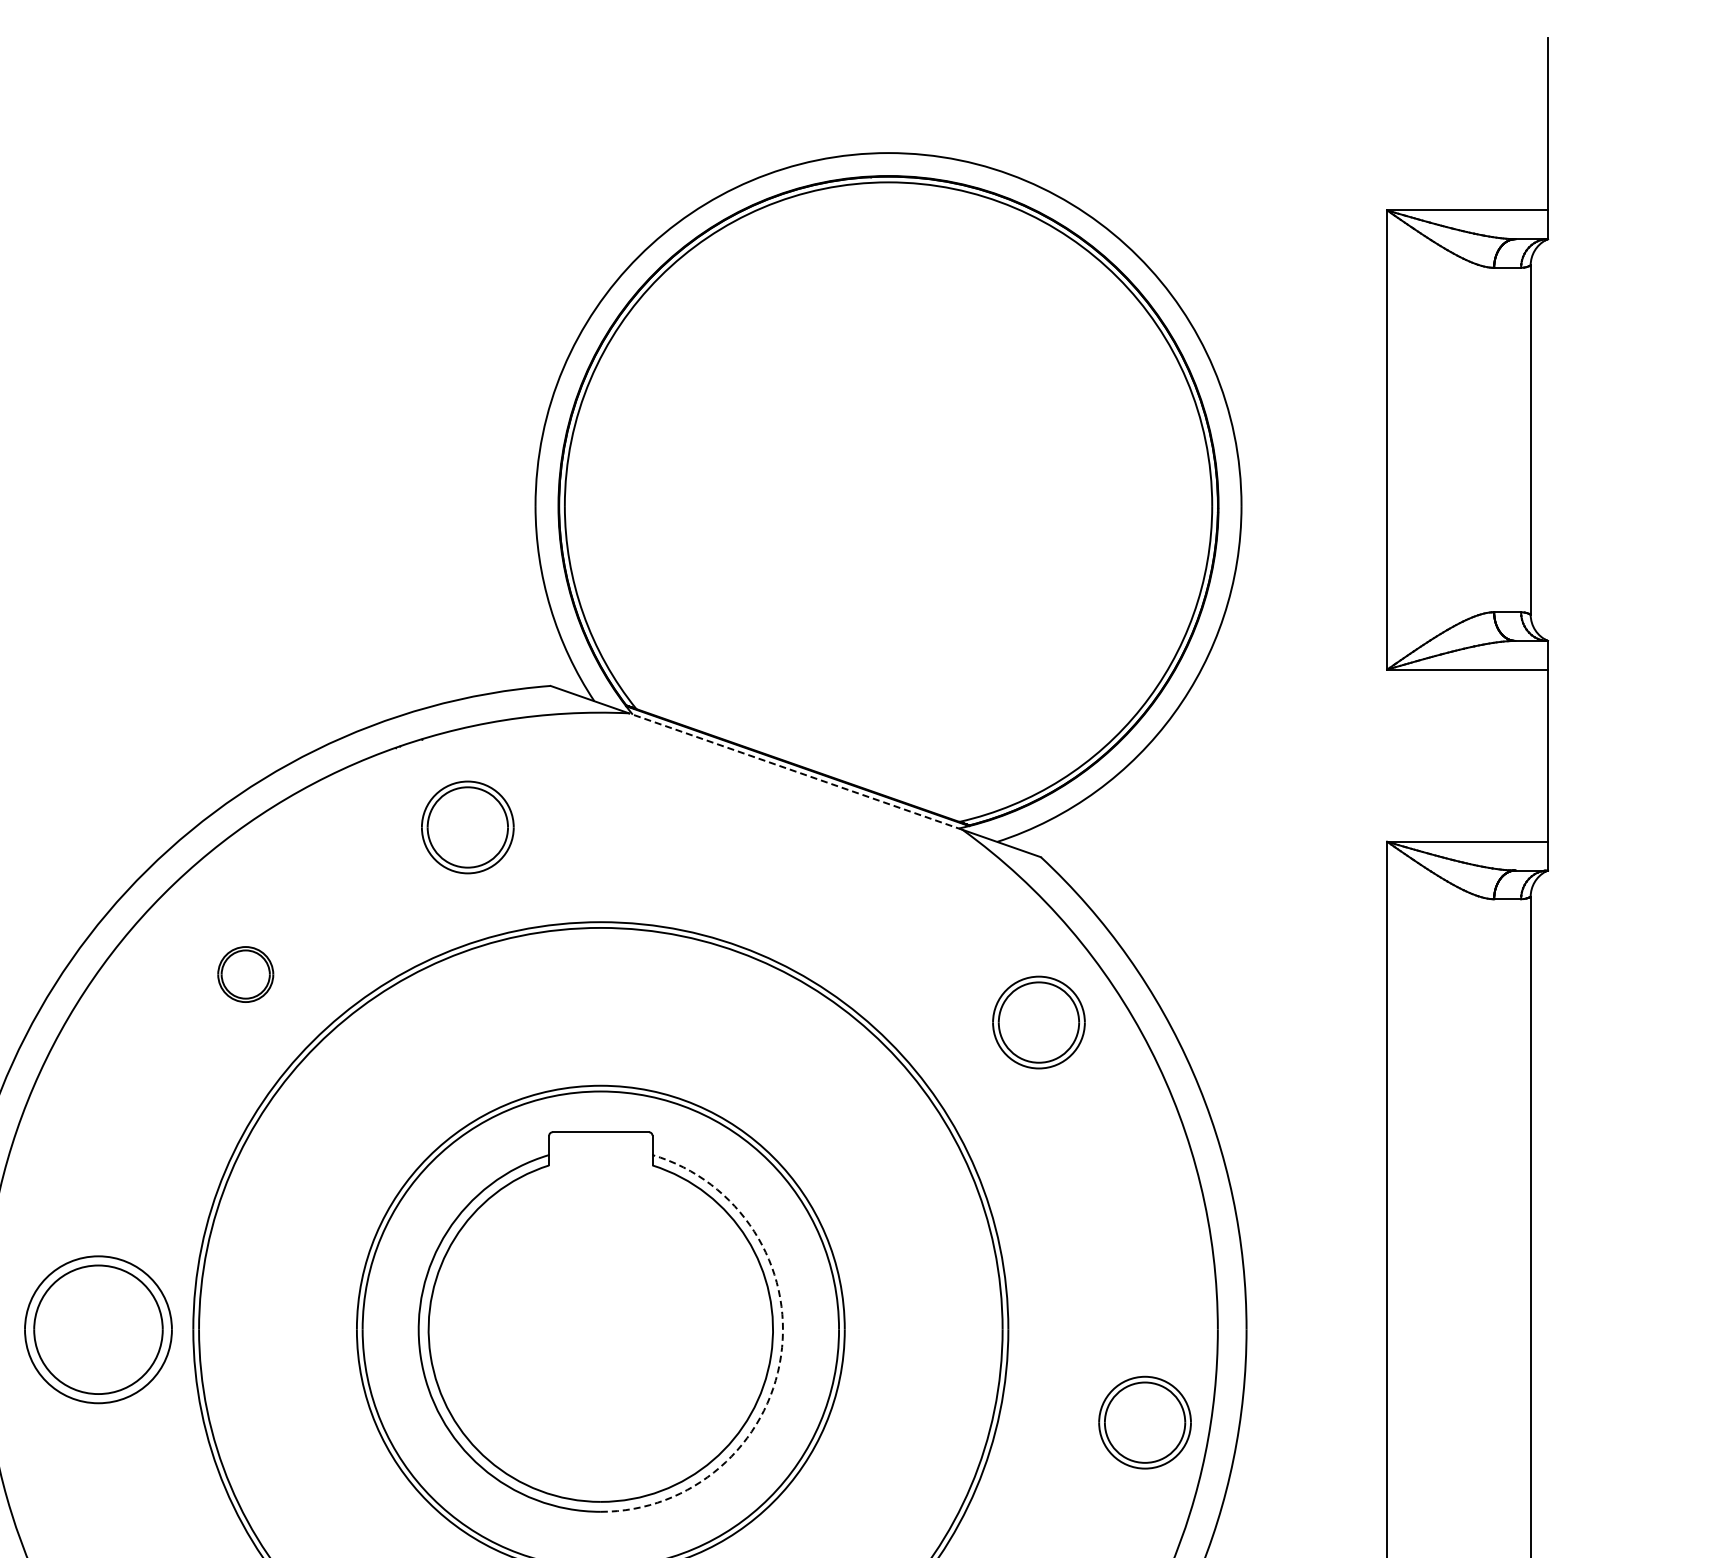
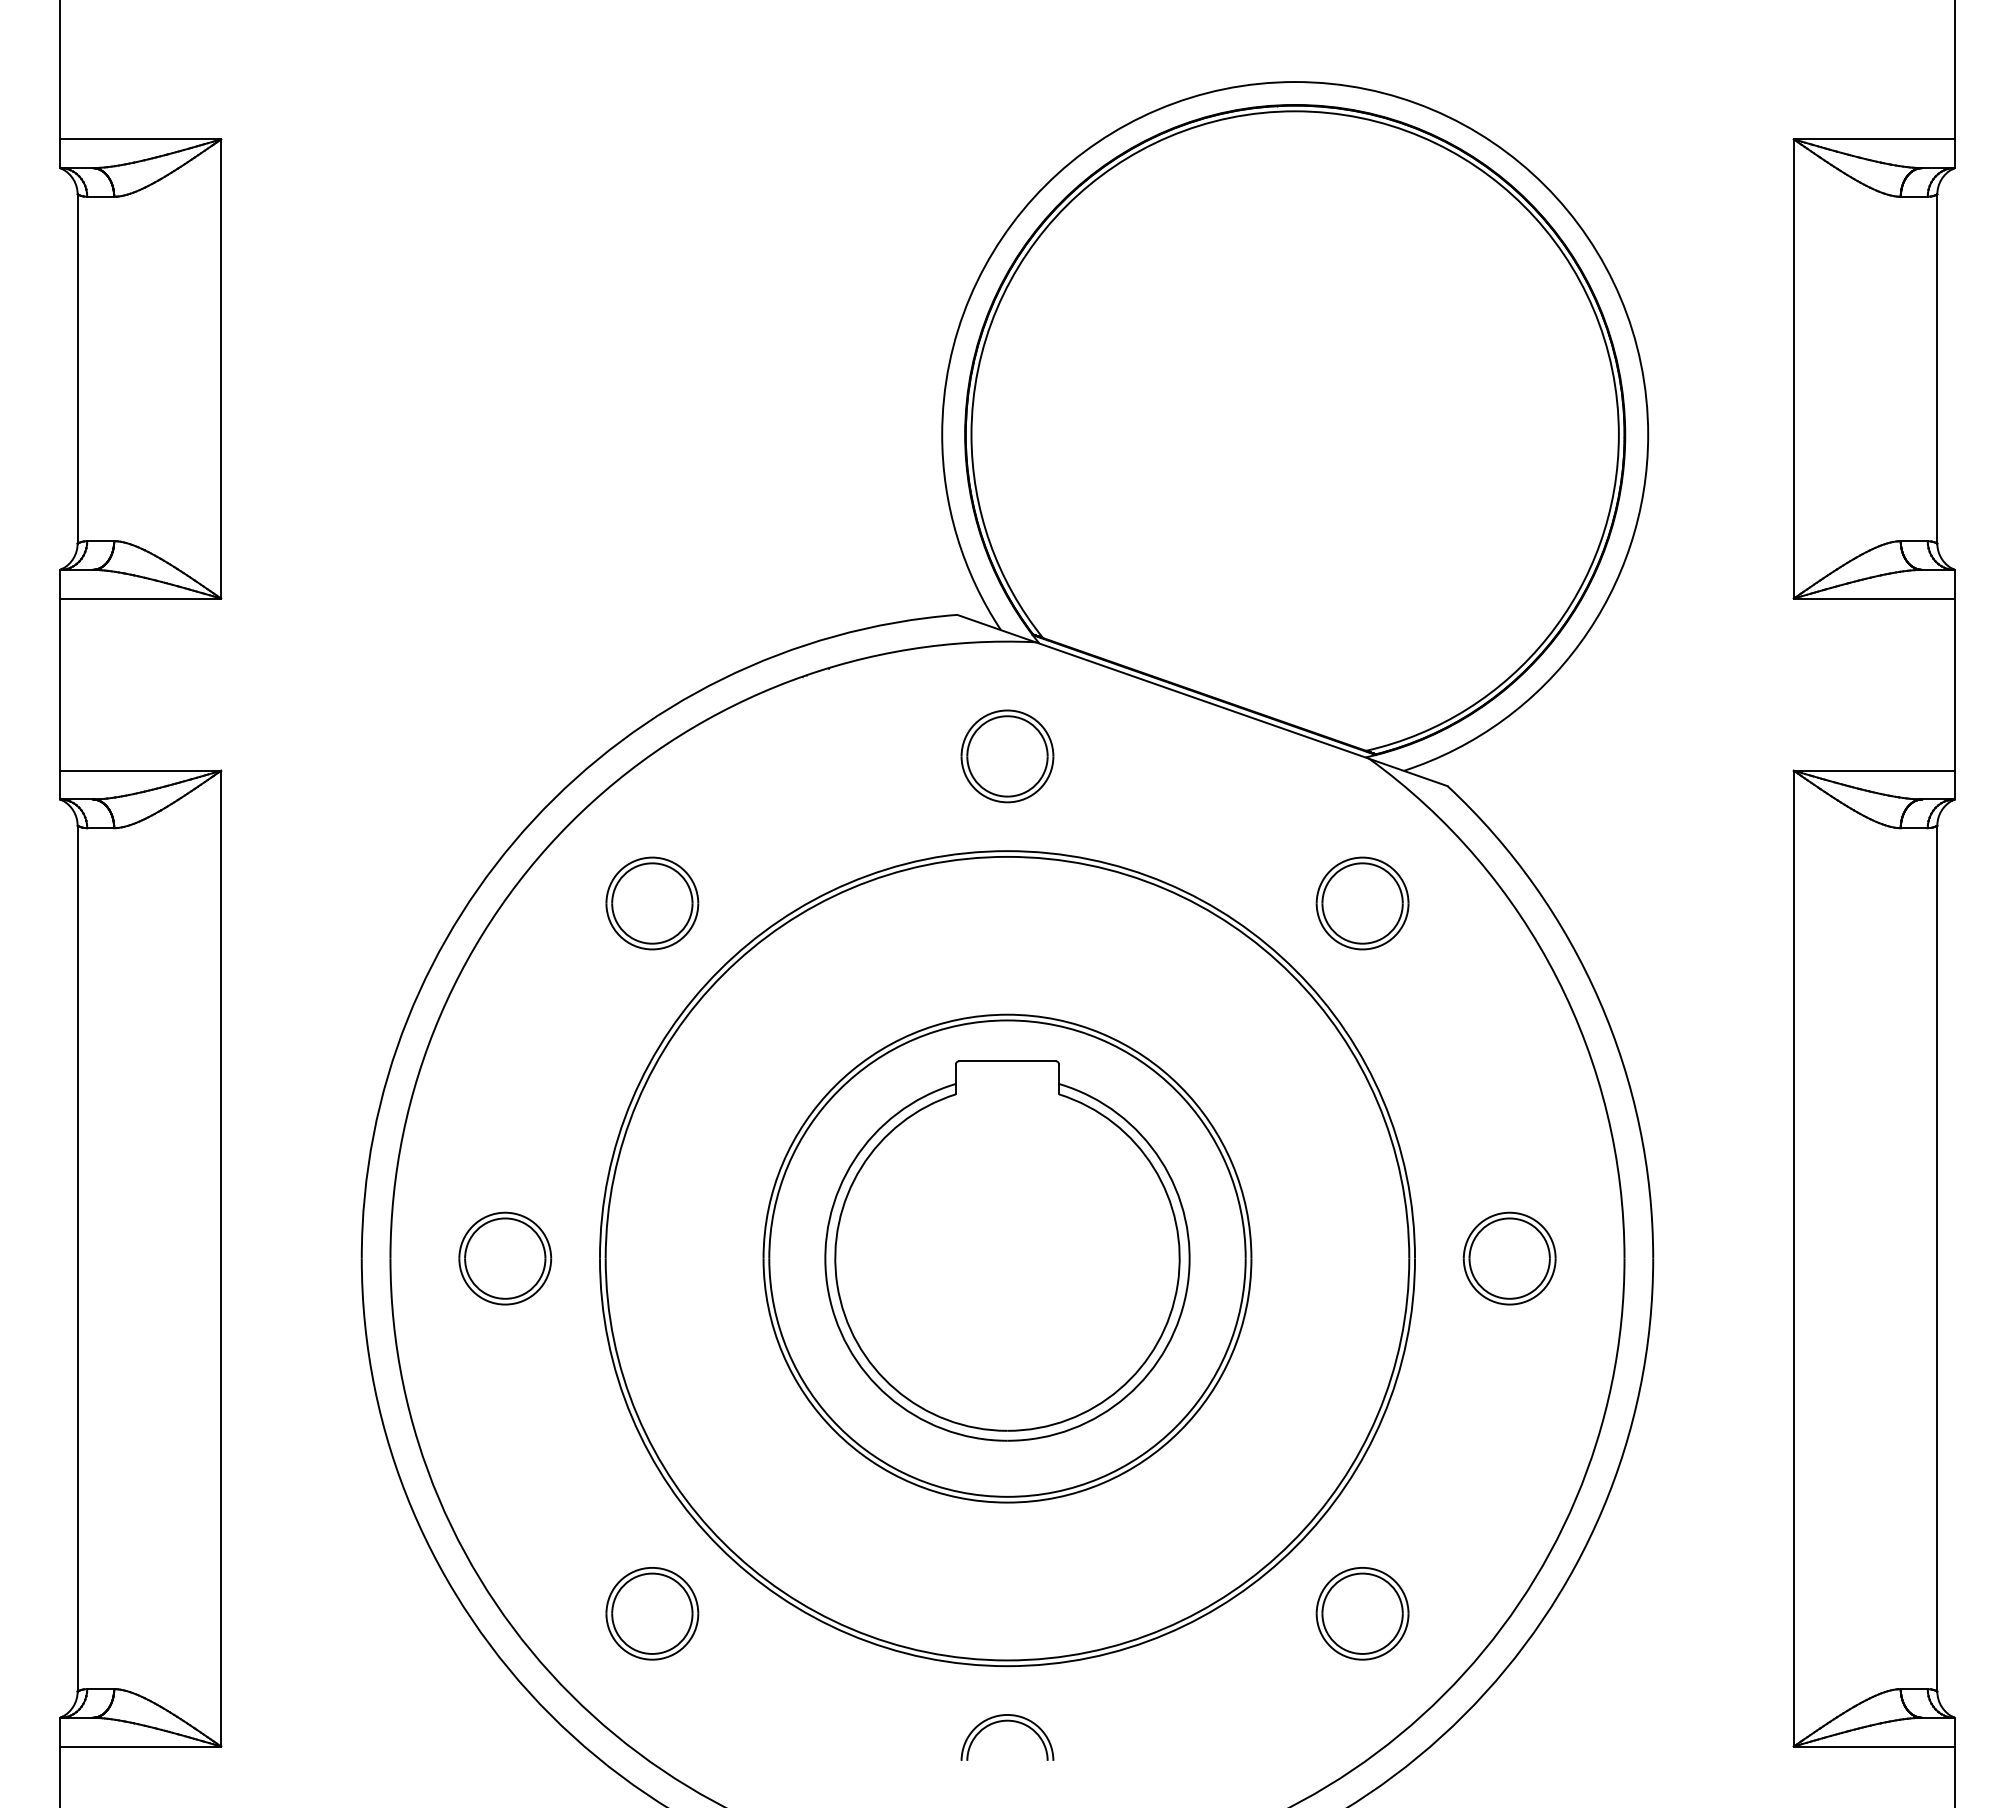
line: (795, 771) -> (1202, 700), dashed -> solid
part: (467, 827) -> (1007, 756), moved
part: (245, 974) -> (652, 903), size x1.67
part: (1038, 1022) -> (1362, 903), moved
part: (98, 1329) -> (505, 1258), size x0.62
arc: (780, 1355) -> (1187, 1284), dashed -> solid
part: (1144, 1422) -> (1509, 1258), moved

